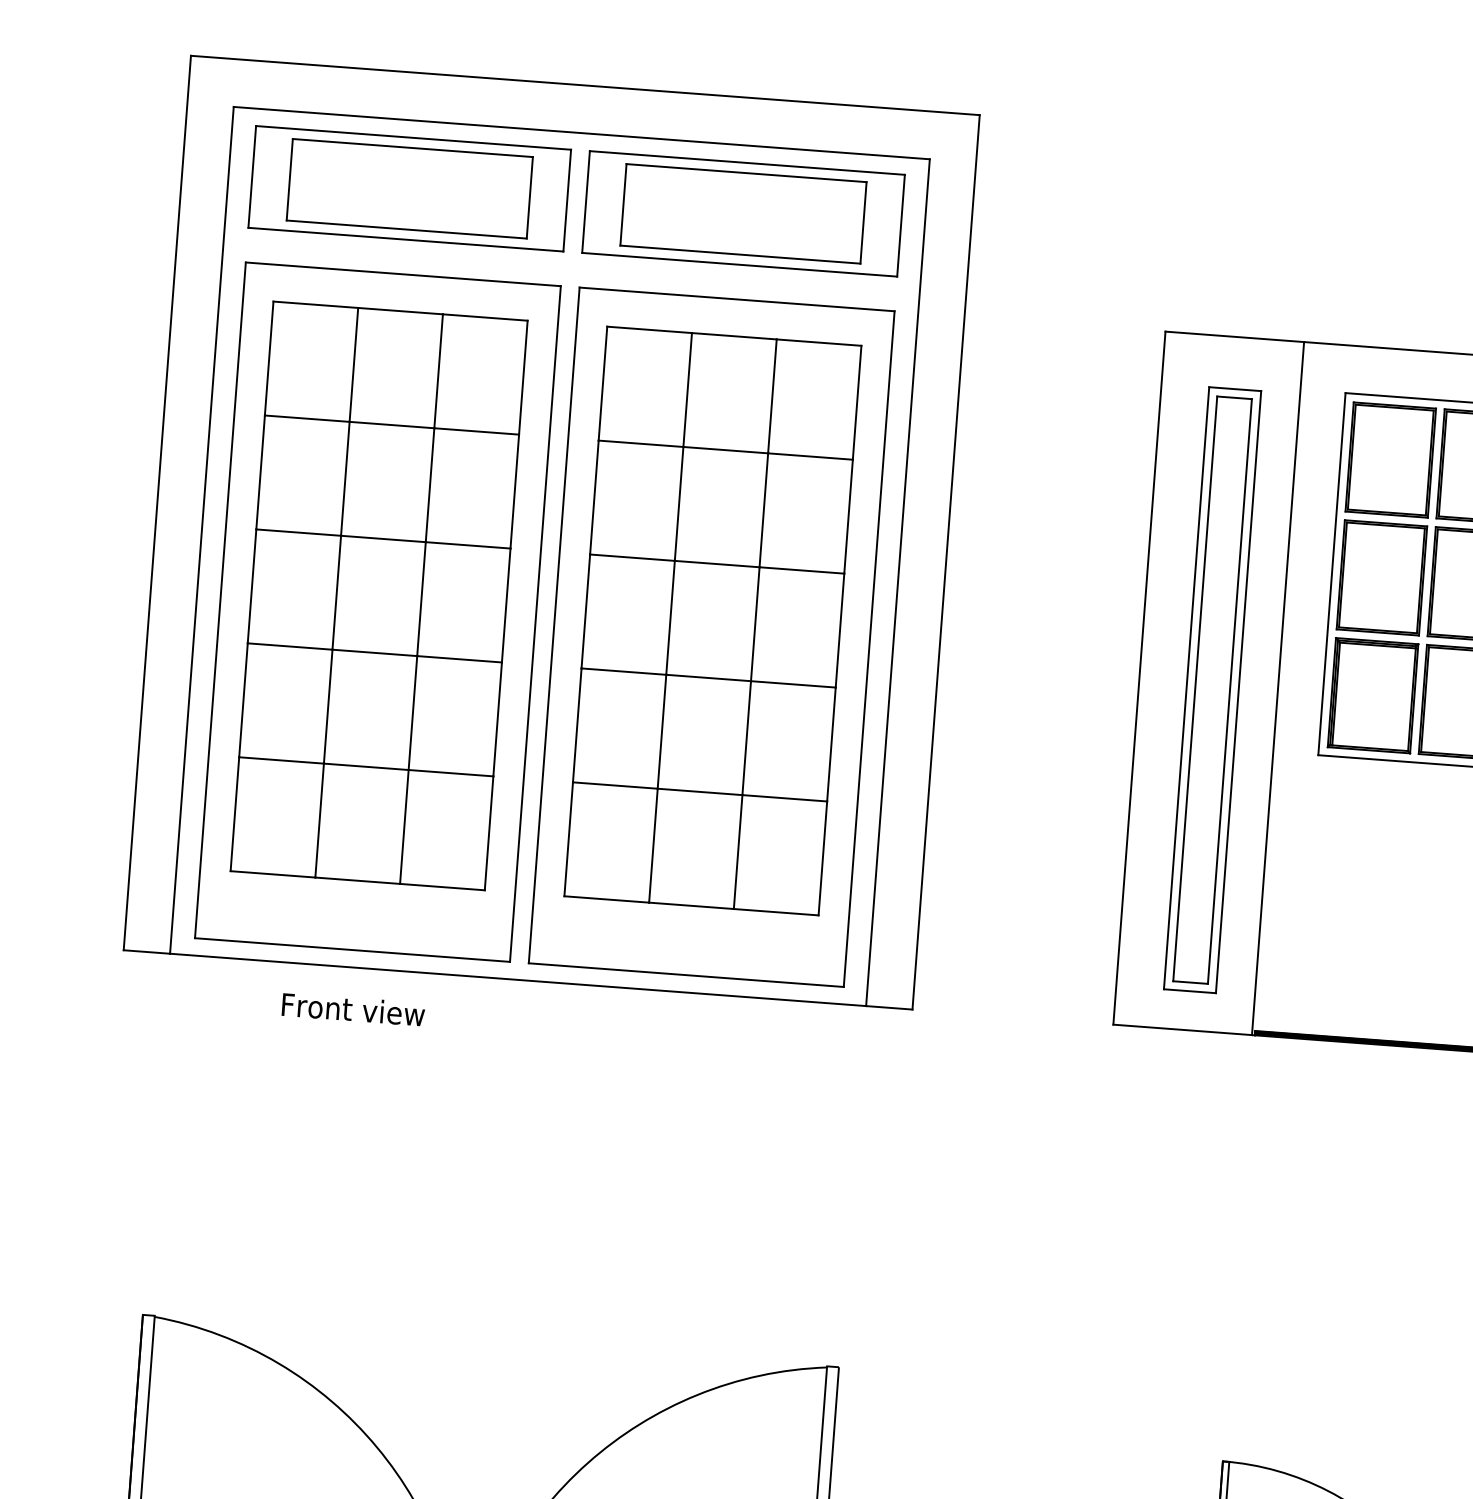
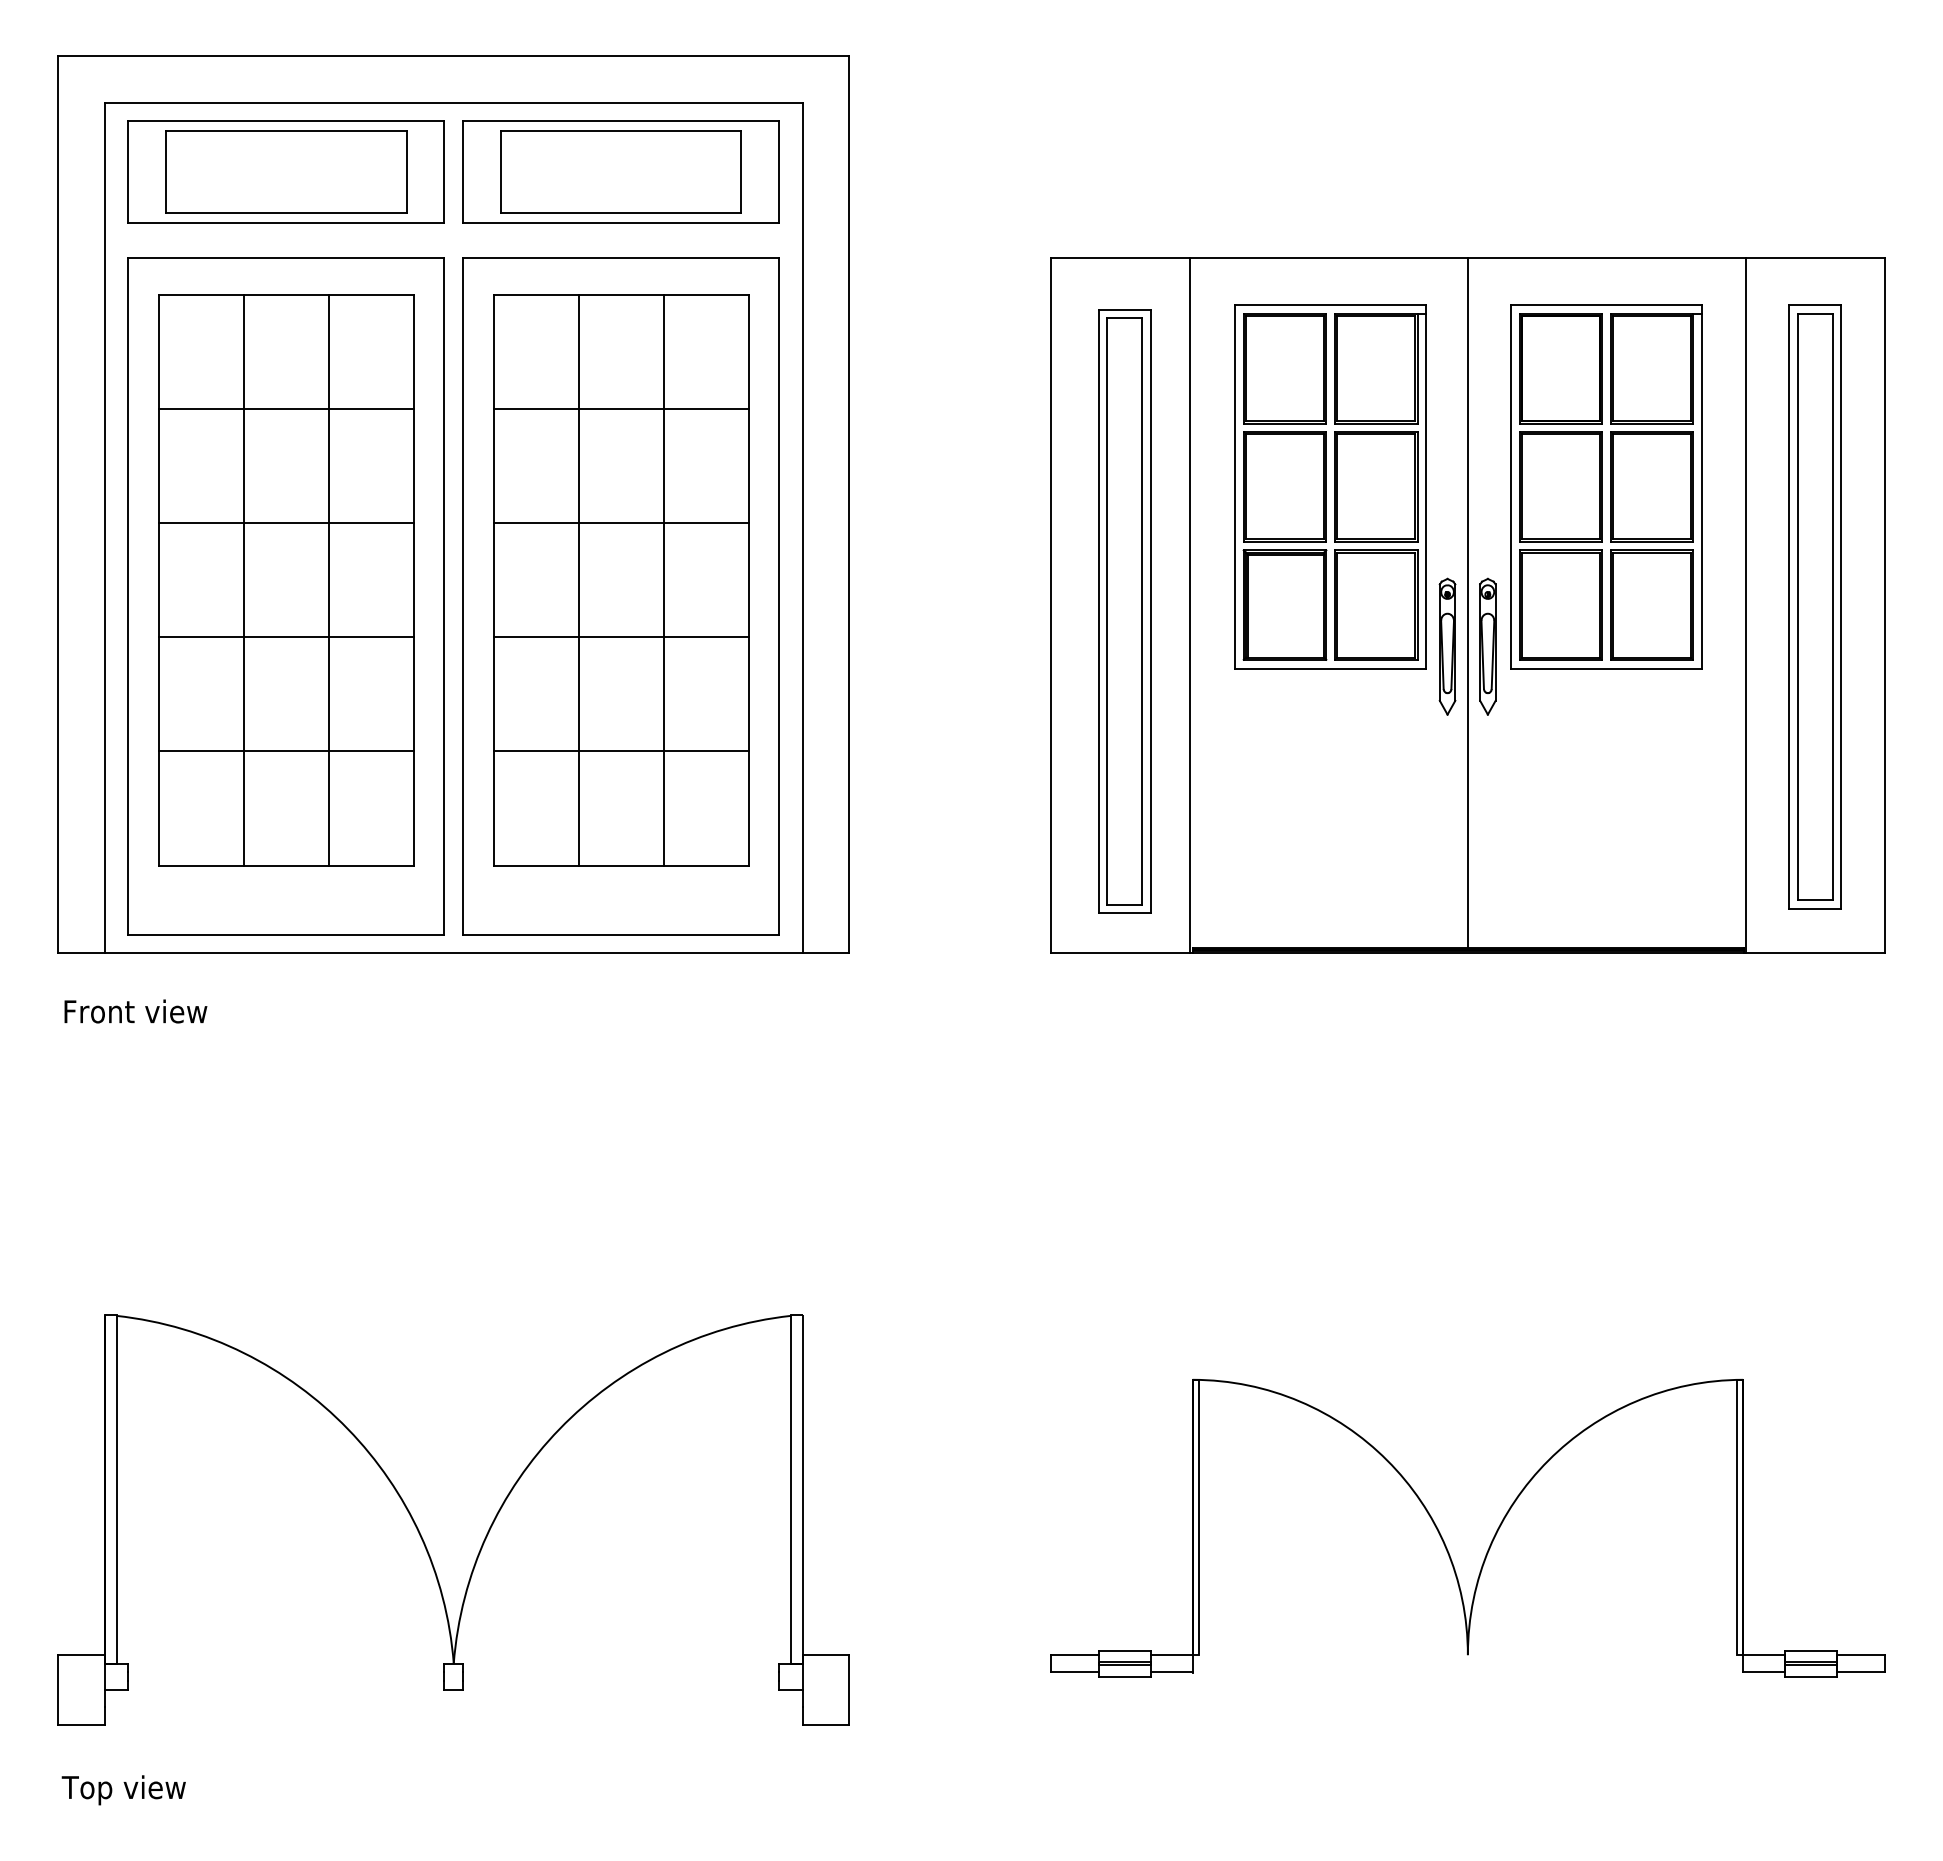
text: (353, 1009) -> (135, 1011), moved

